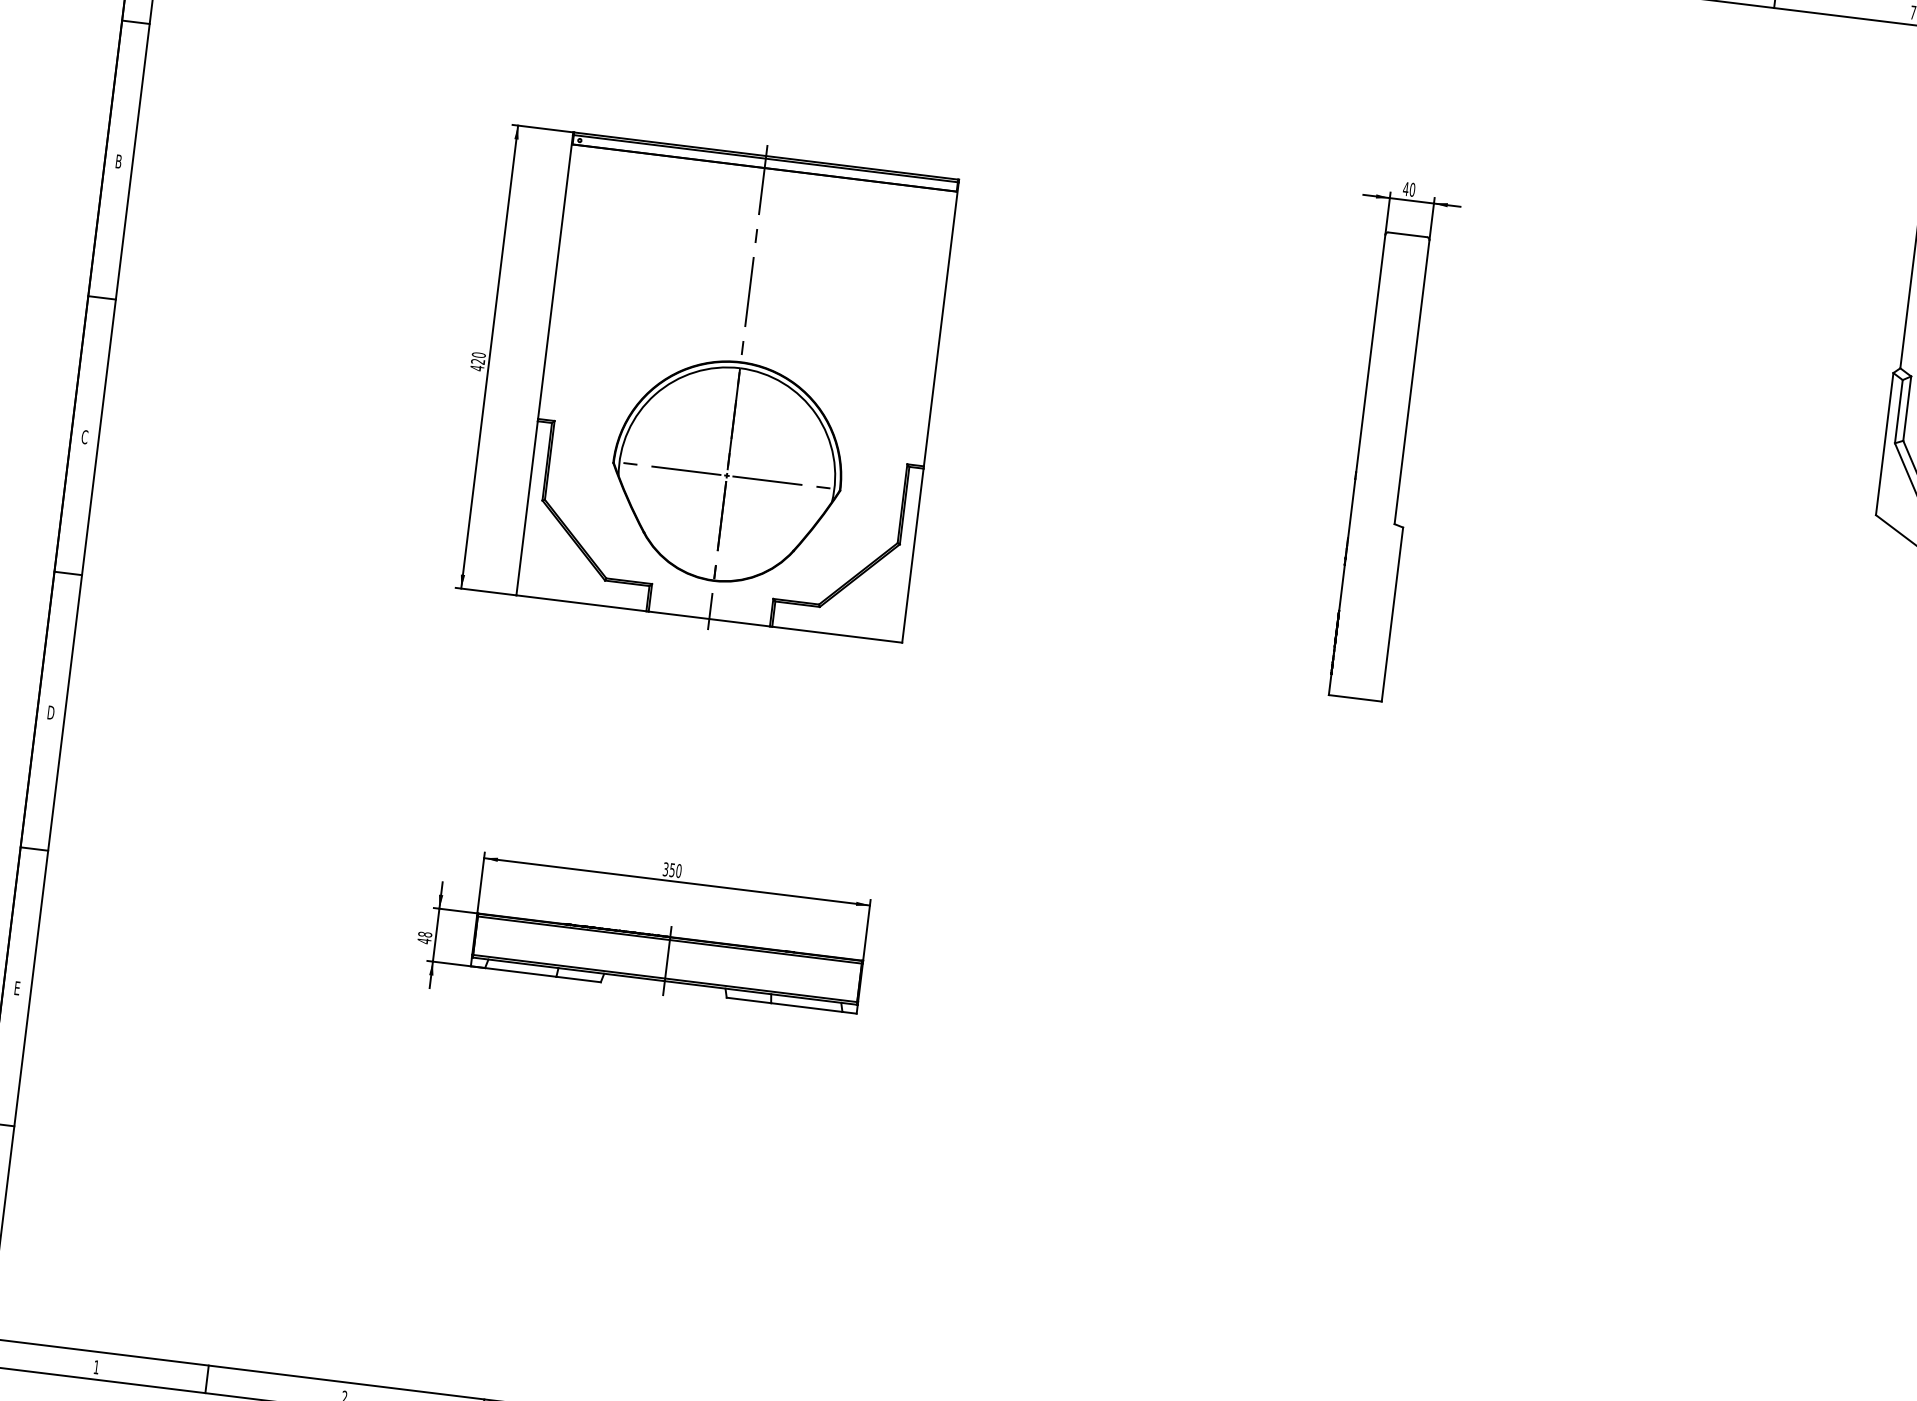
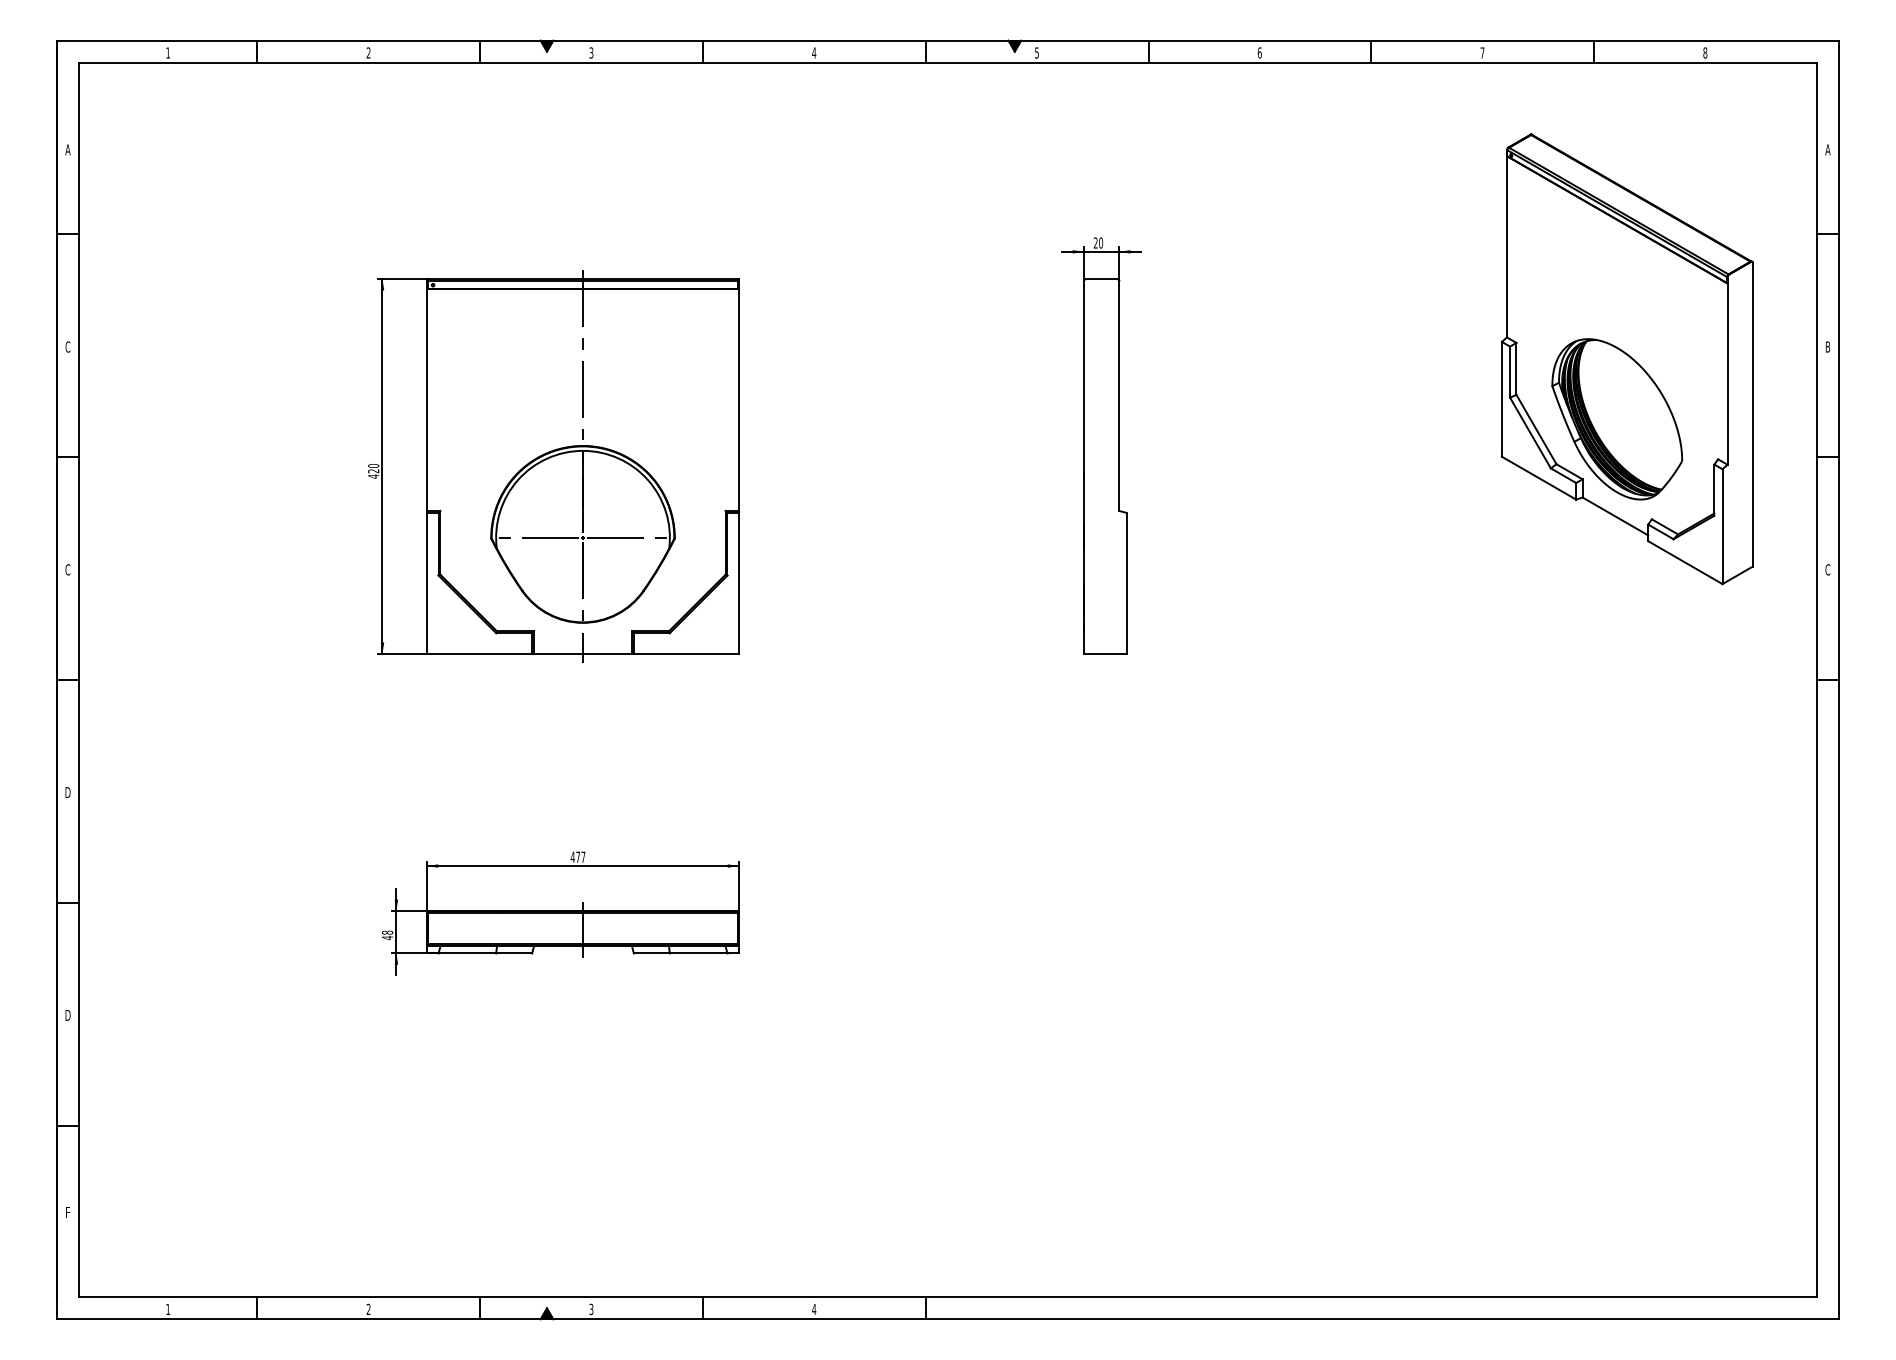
text: (118, 160) -> (67, 346), B -> C
text: (1405, 188) -> (1095, 242), 40 -> 20
text: (671, 869) -> (577, 856), 350 -> 477
text: (16, 987) -> (67, 1014), E -> D

